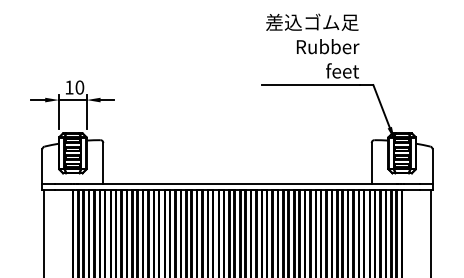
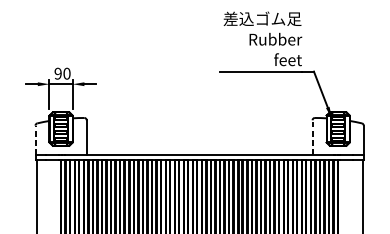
text: (69, 87) -> (58, 73), 10 -> 90
line: (371, 163) -> (312, 137), solid -> dashed
line: (42, 166) -> (35, 140), solid -> dashed

